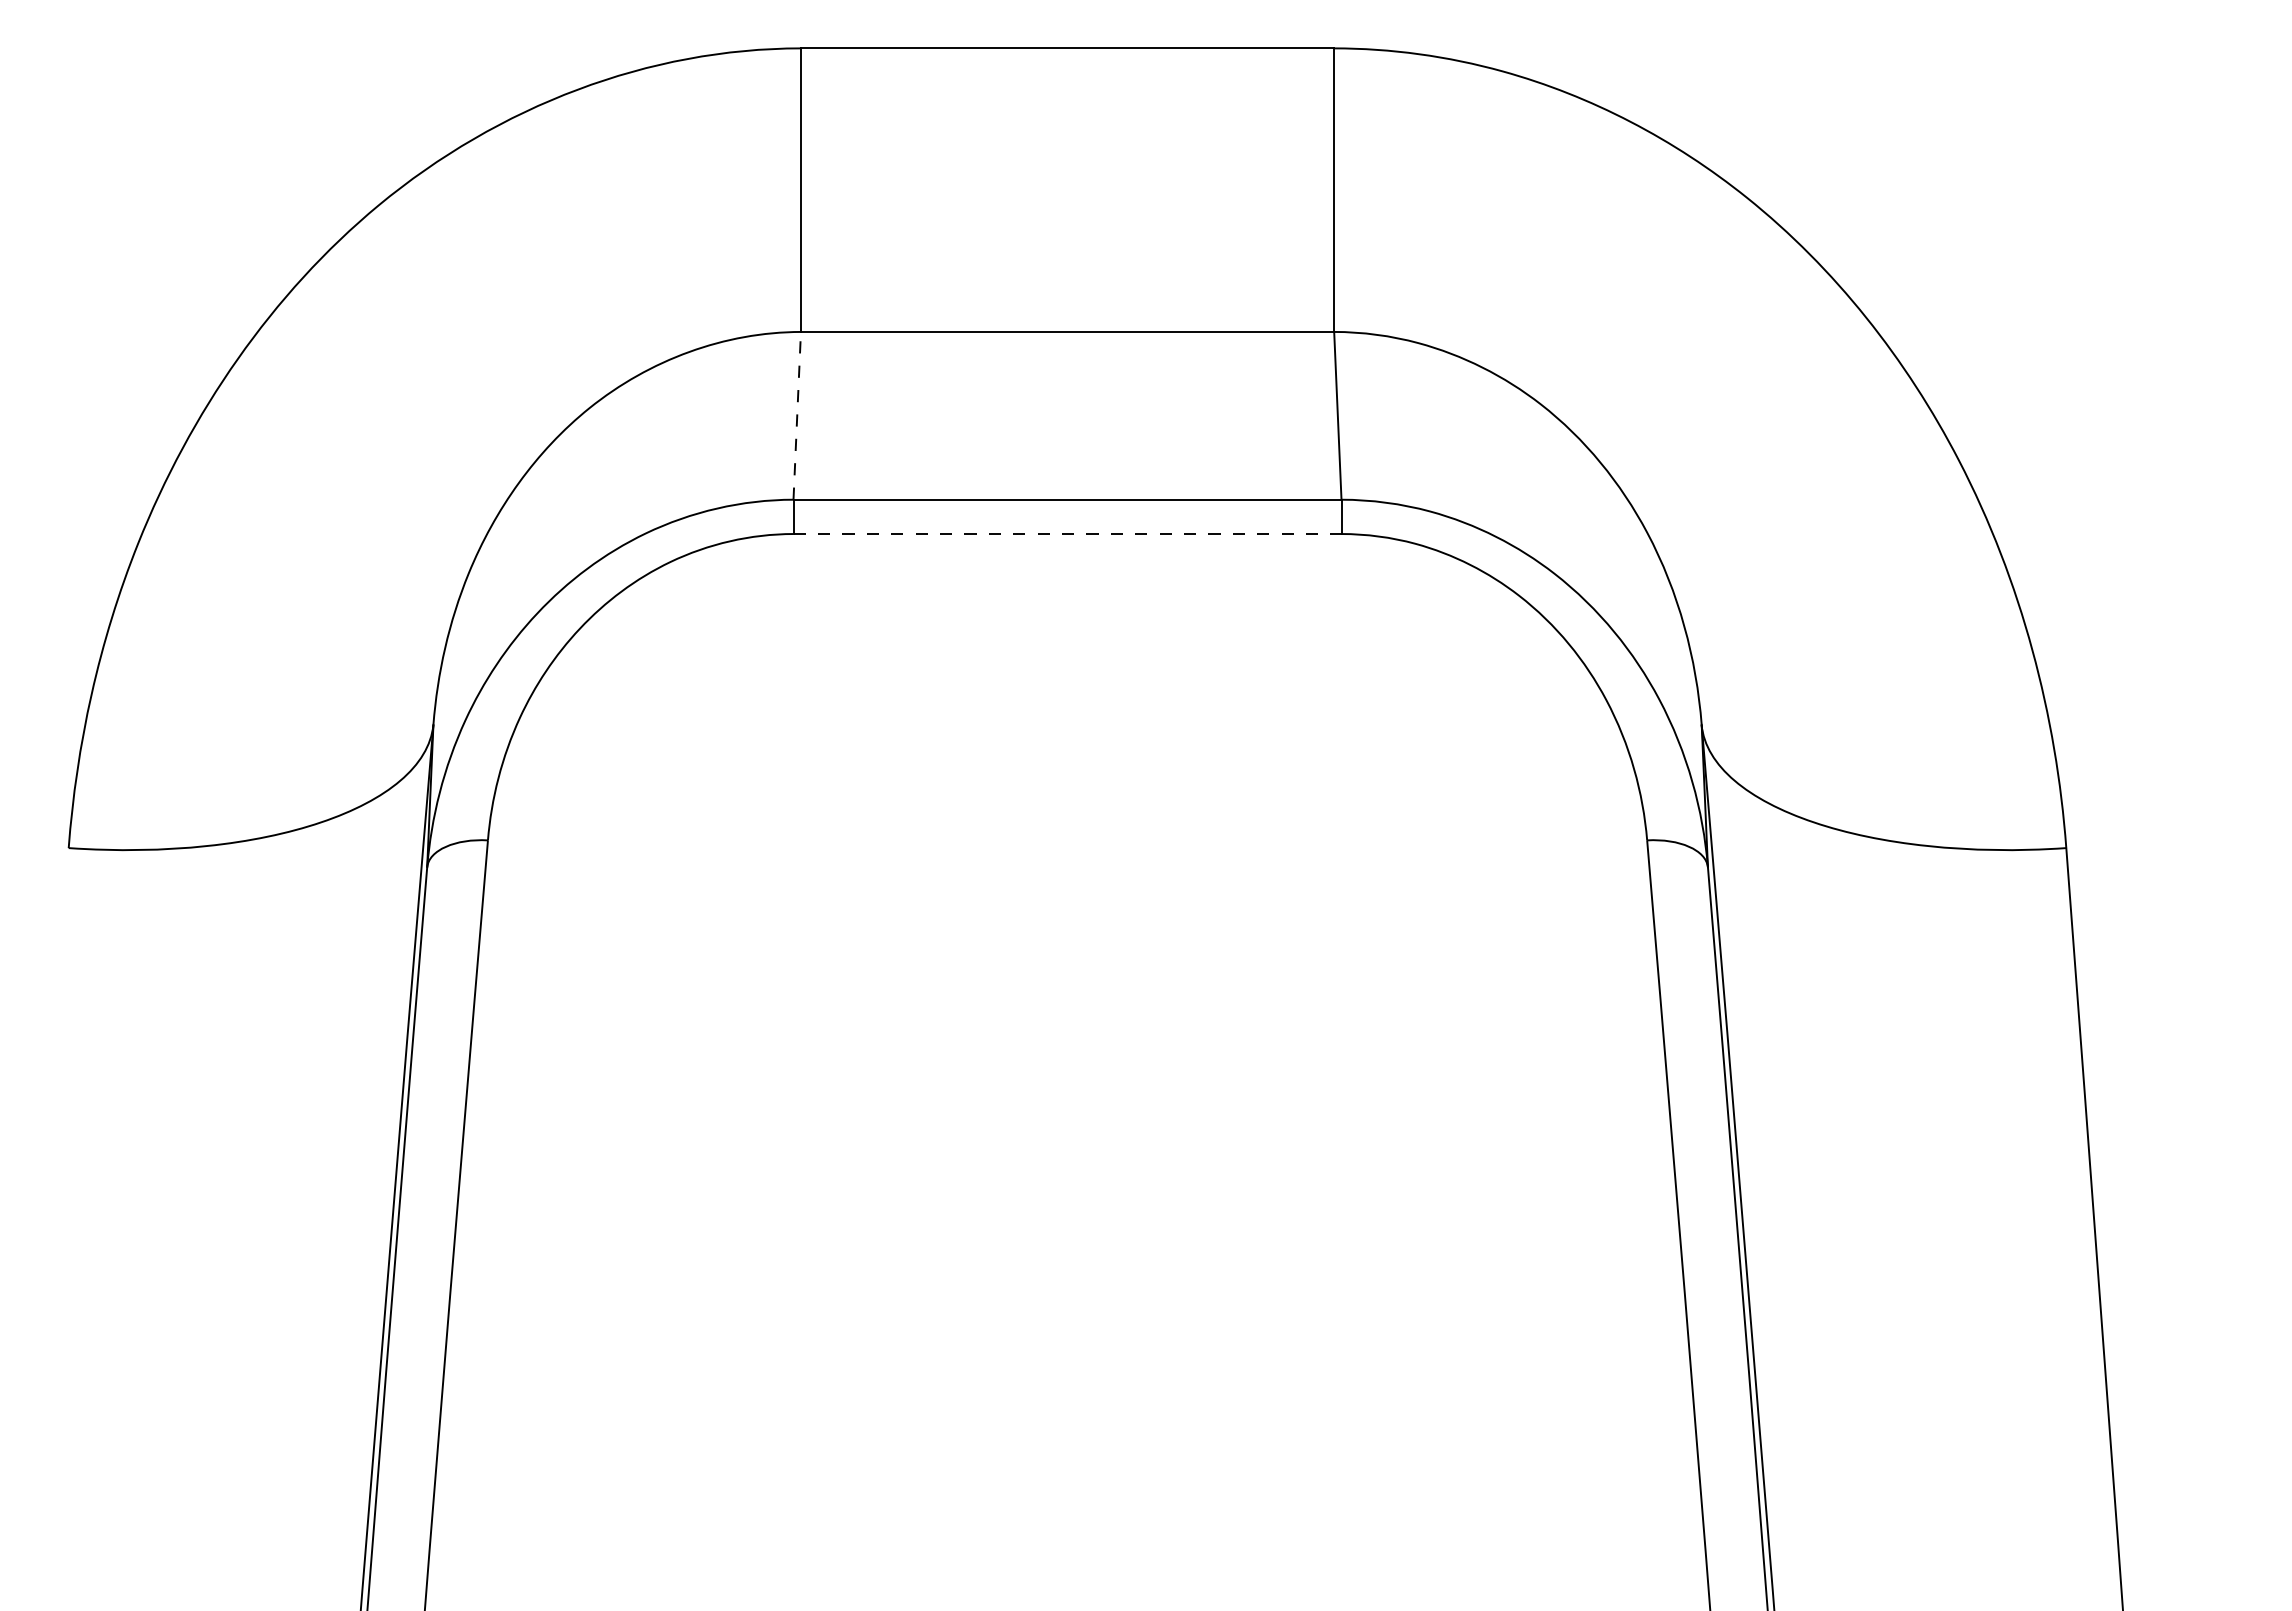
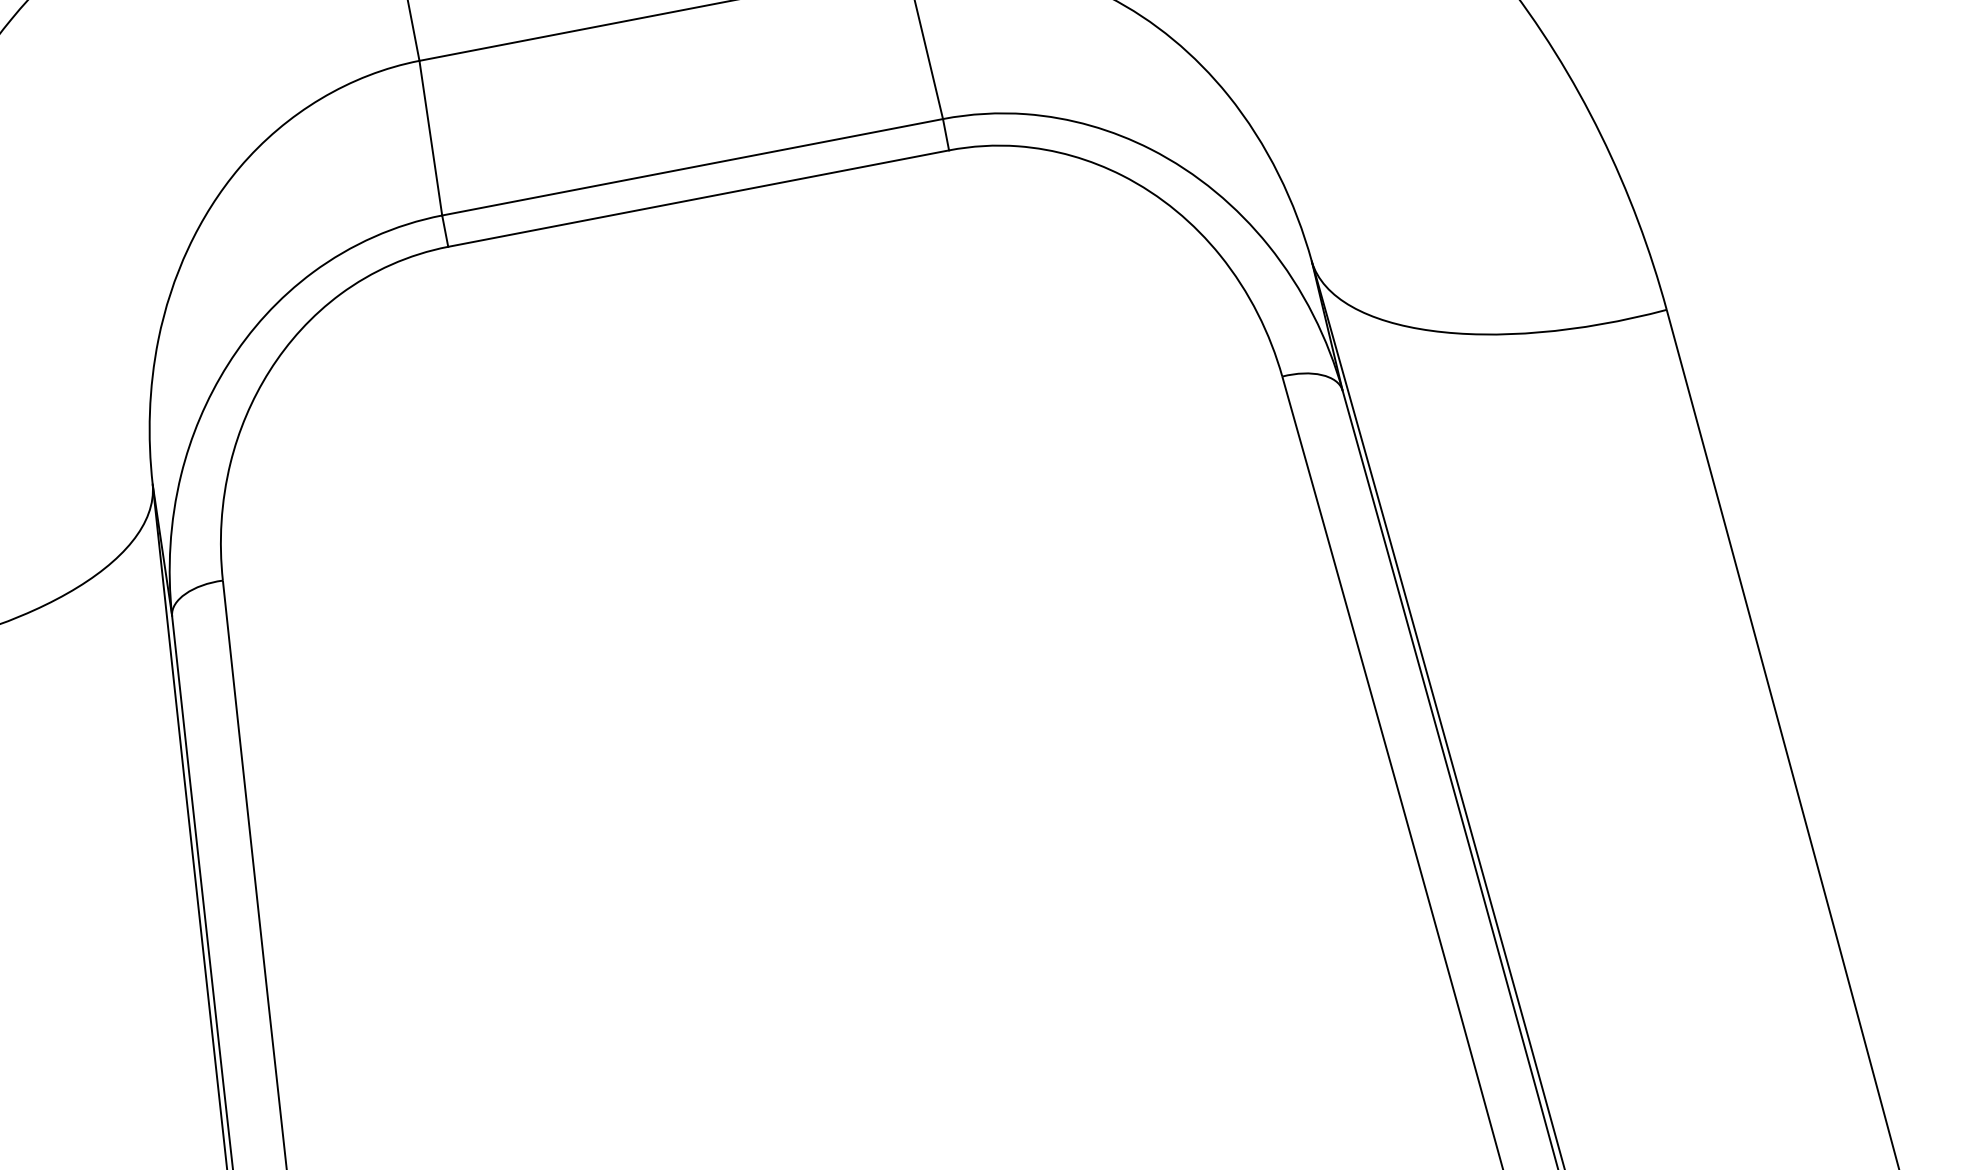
line: (797, 415) -> (431, 137), dashed -> solid
line: (1067, 534) -> (698, 199), dashed -> solid

